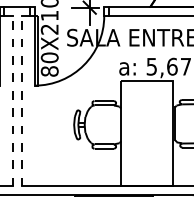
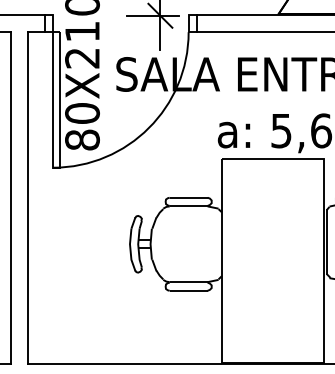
line: (13, 100) -> (11, 196), dashed -> solid
line: (21, 100) -> (27, 196), dashed -> solid

